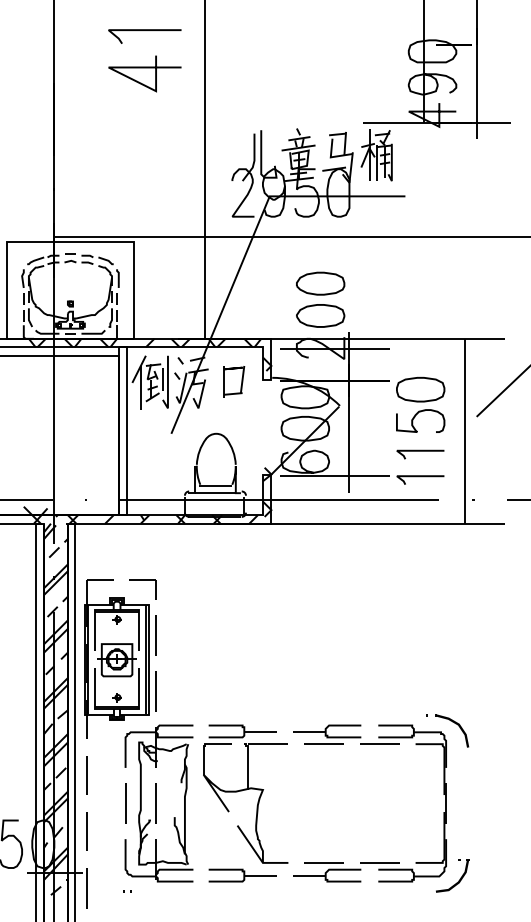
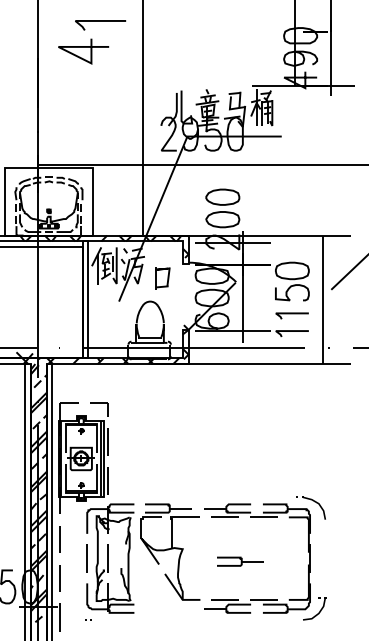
line: (144, 68) -> (83, 47), moved
part: (233, 381) -> (162, 278), moved
part: (242, 875) -> (240, 561), moved

